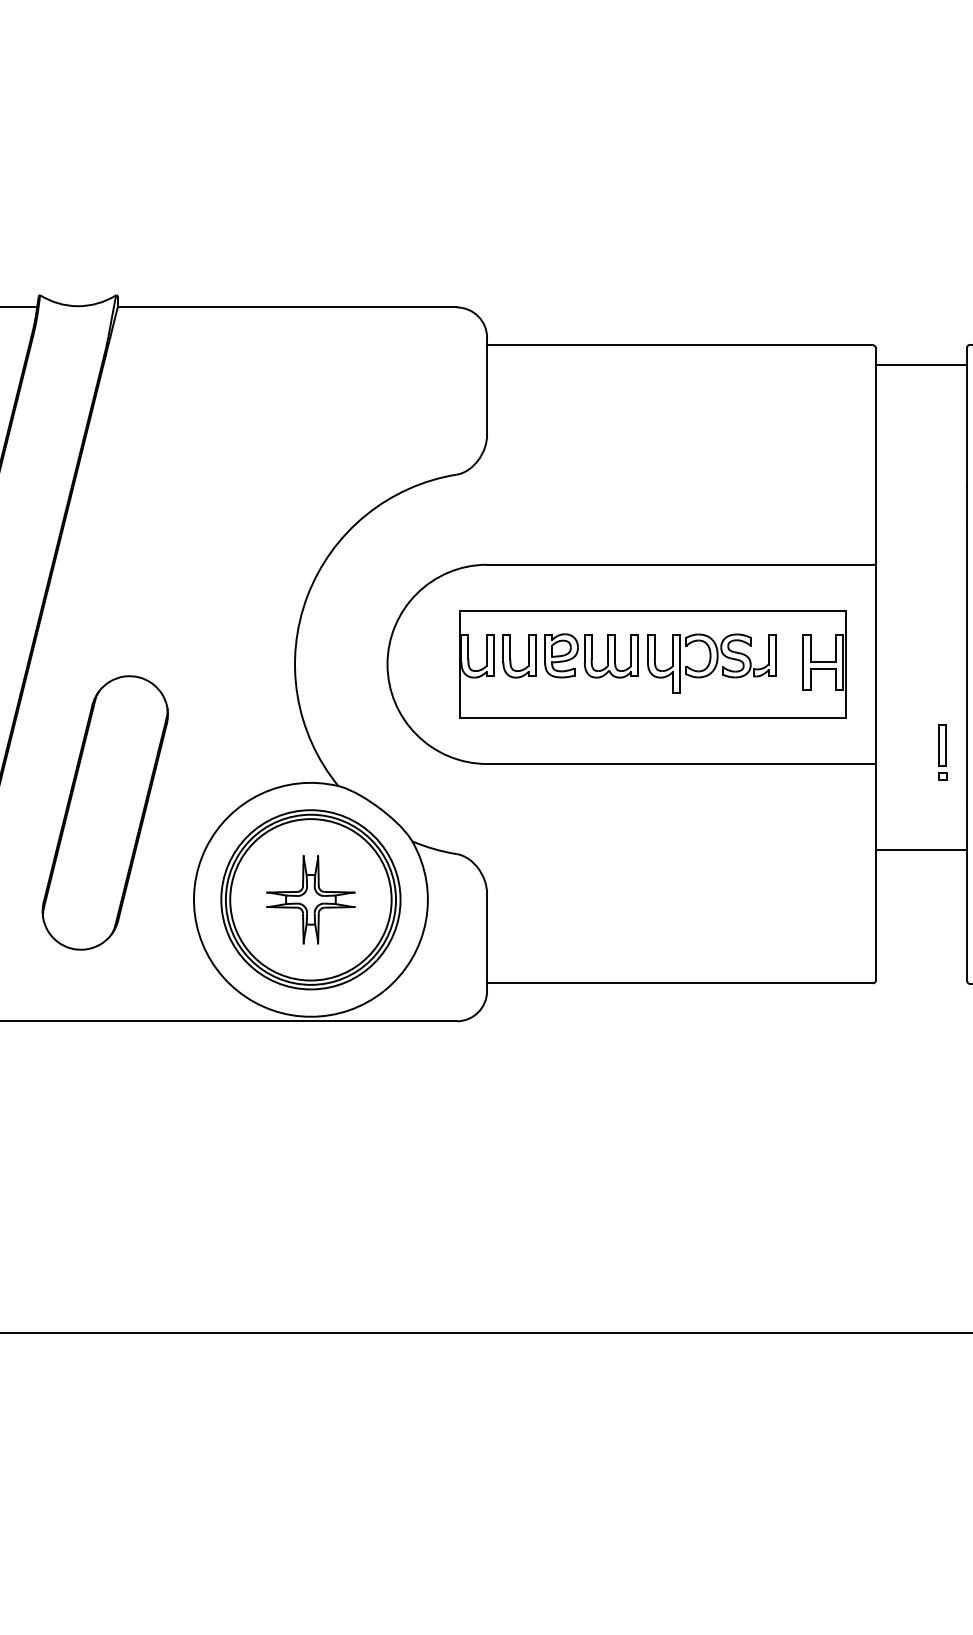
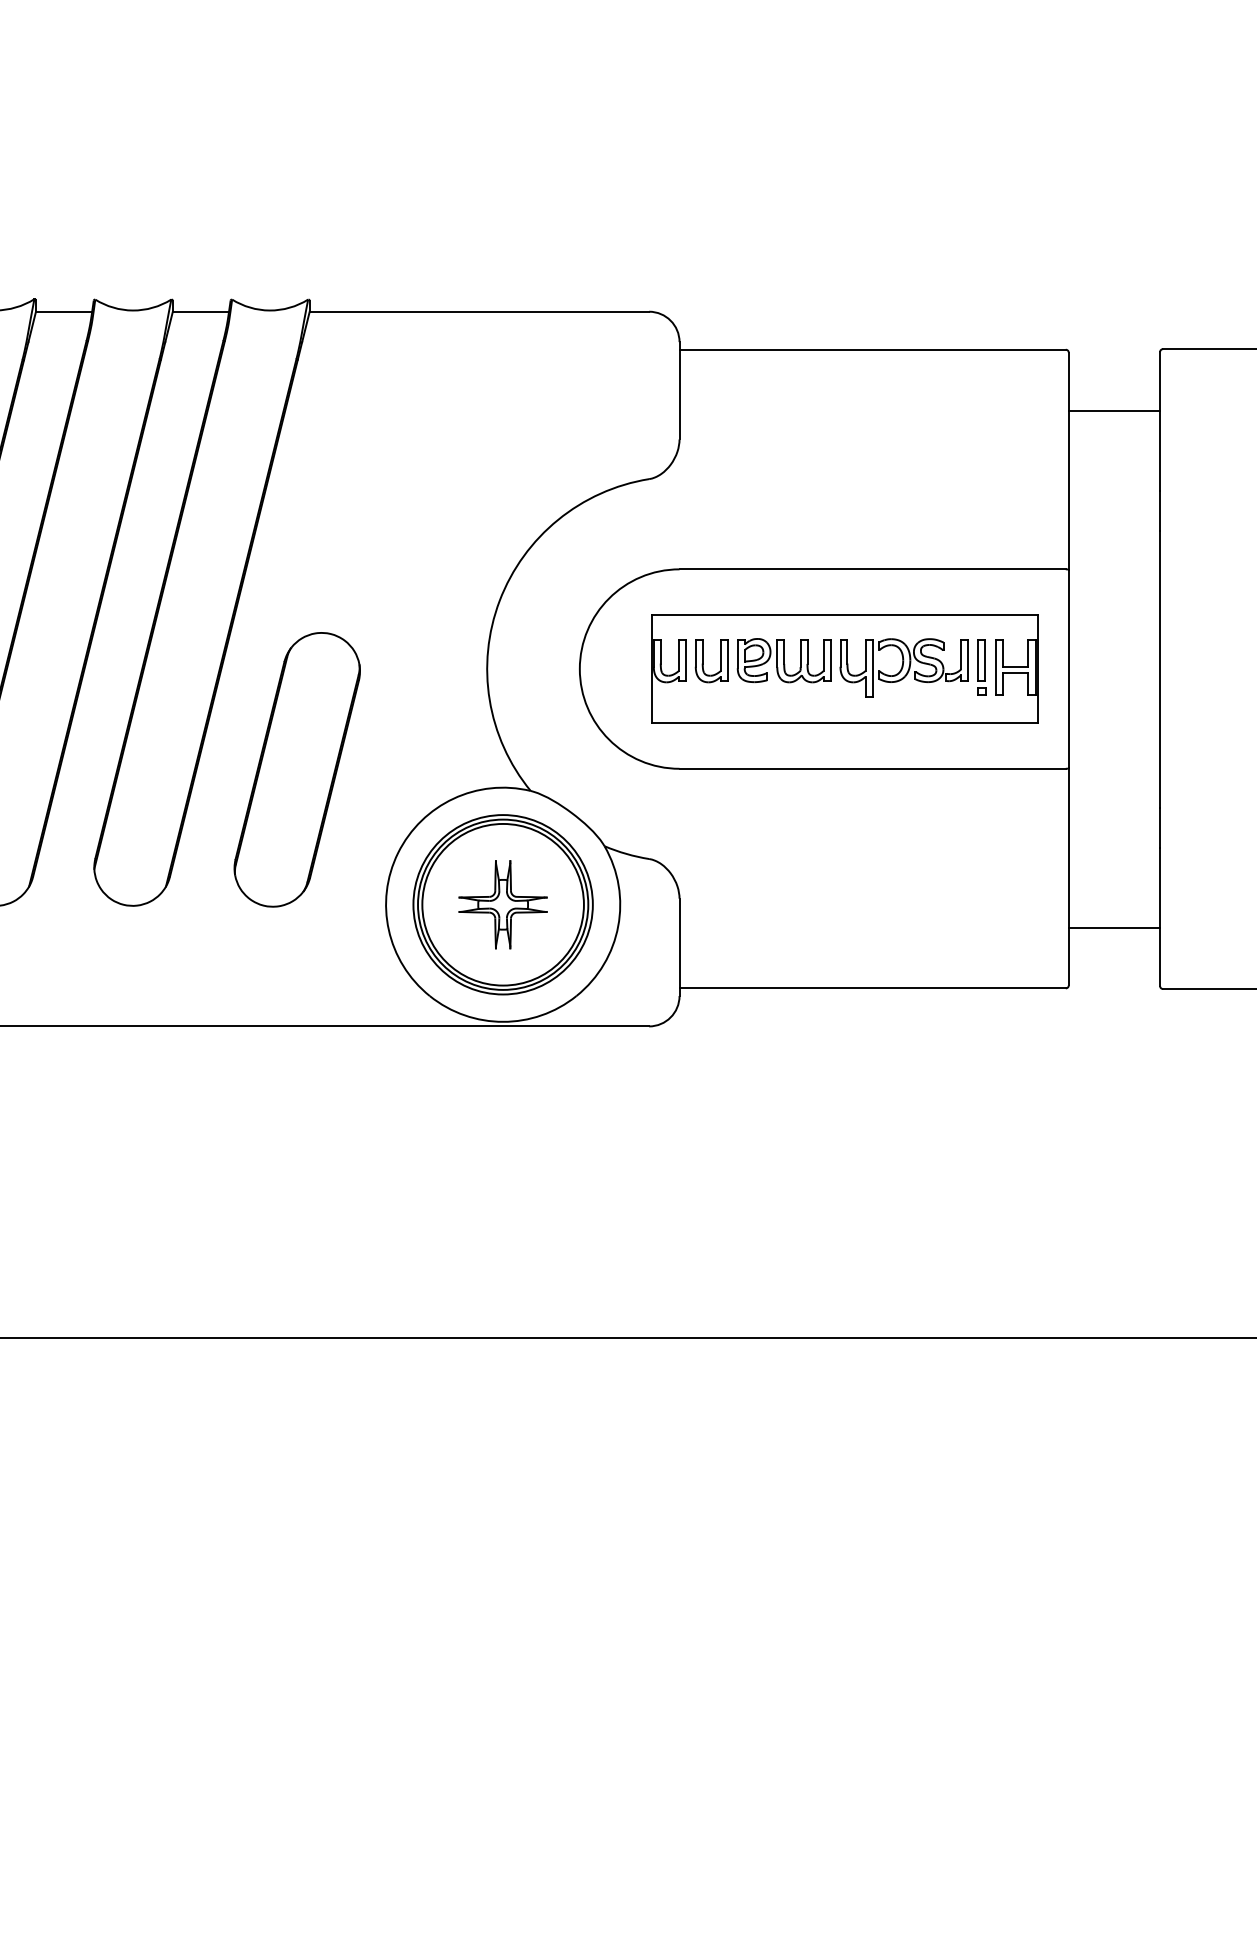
line: (921, 365) -> (1114, 410), moved
part: (942, 752) -> (981, 667), moved
part: (104, 812) -> (296, 769), moved
line: (921, 849) -> (1114, 927), moved

